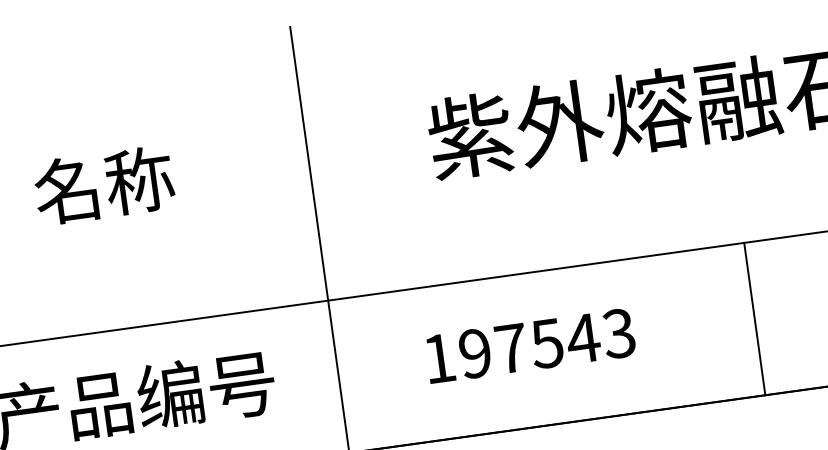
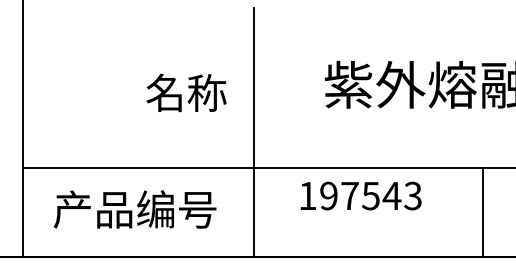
text: (104, 184) -> (186, 92), moved
line: (753, 319) -> (482, 212), moved
text: (529, 345) -> (360, 195), moved

